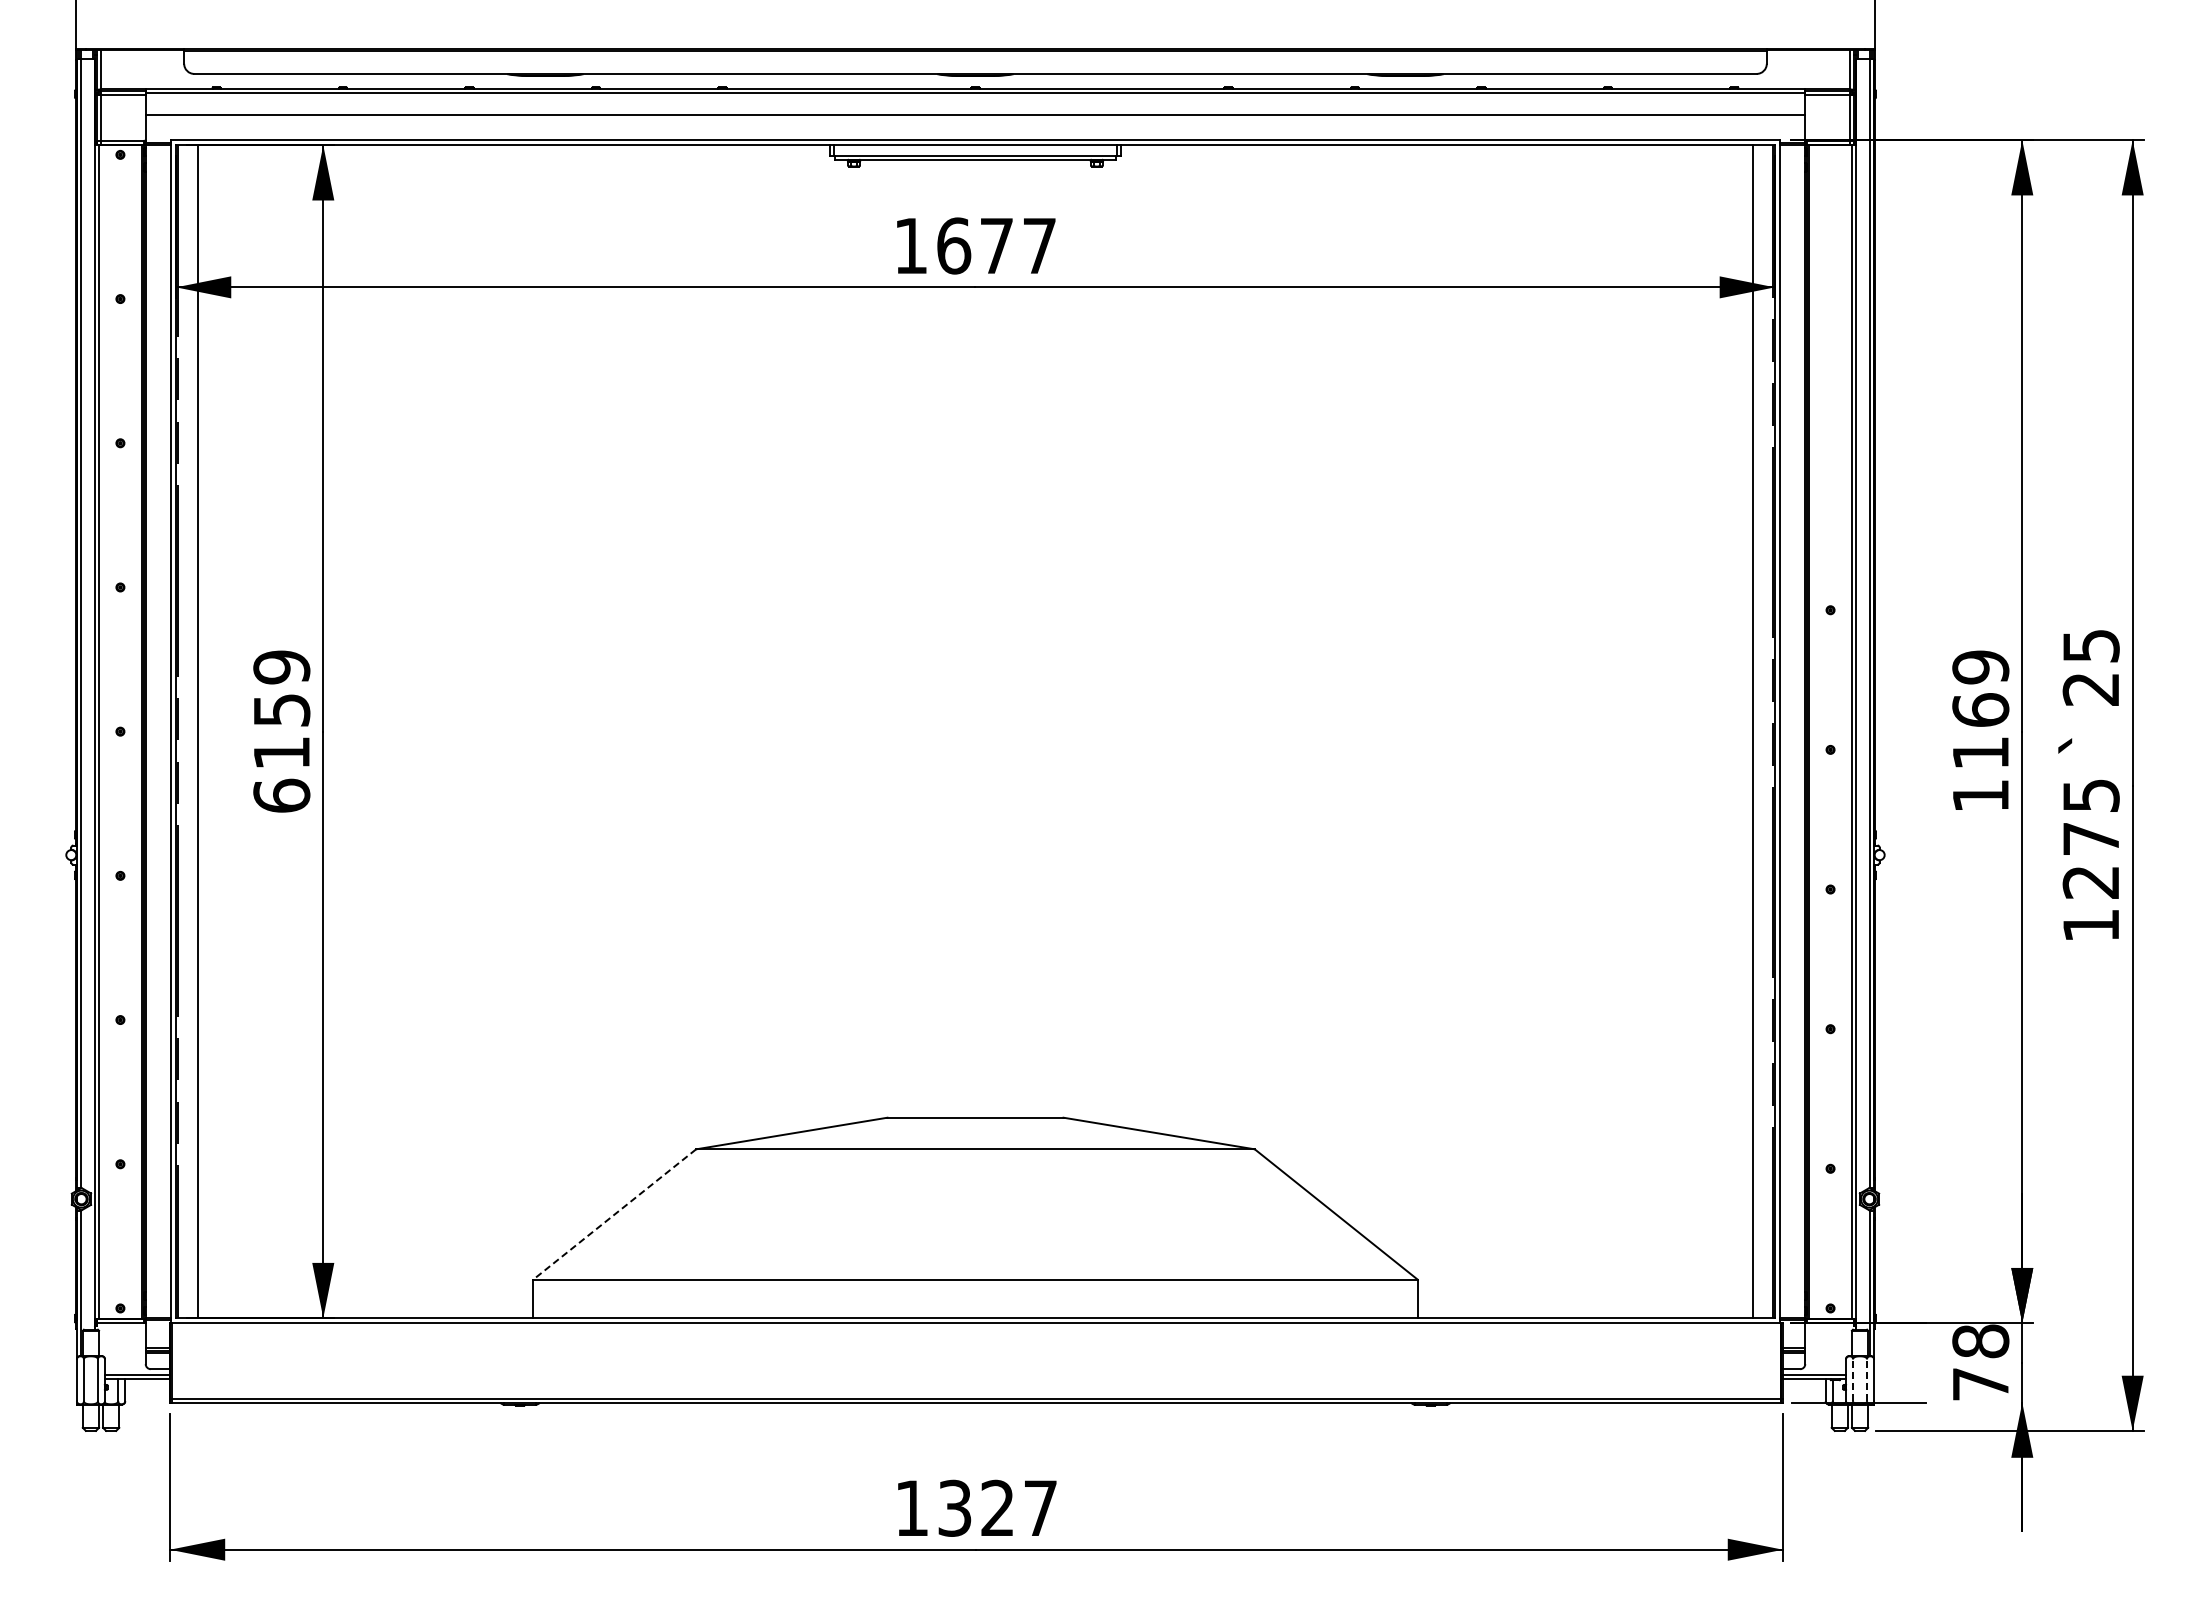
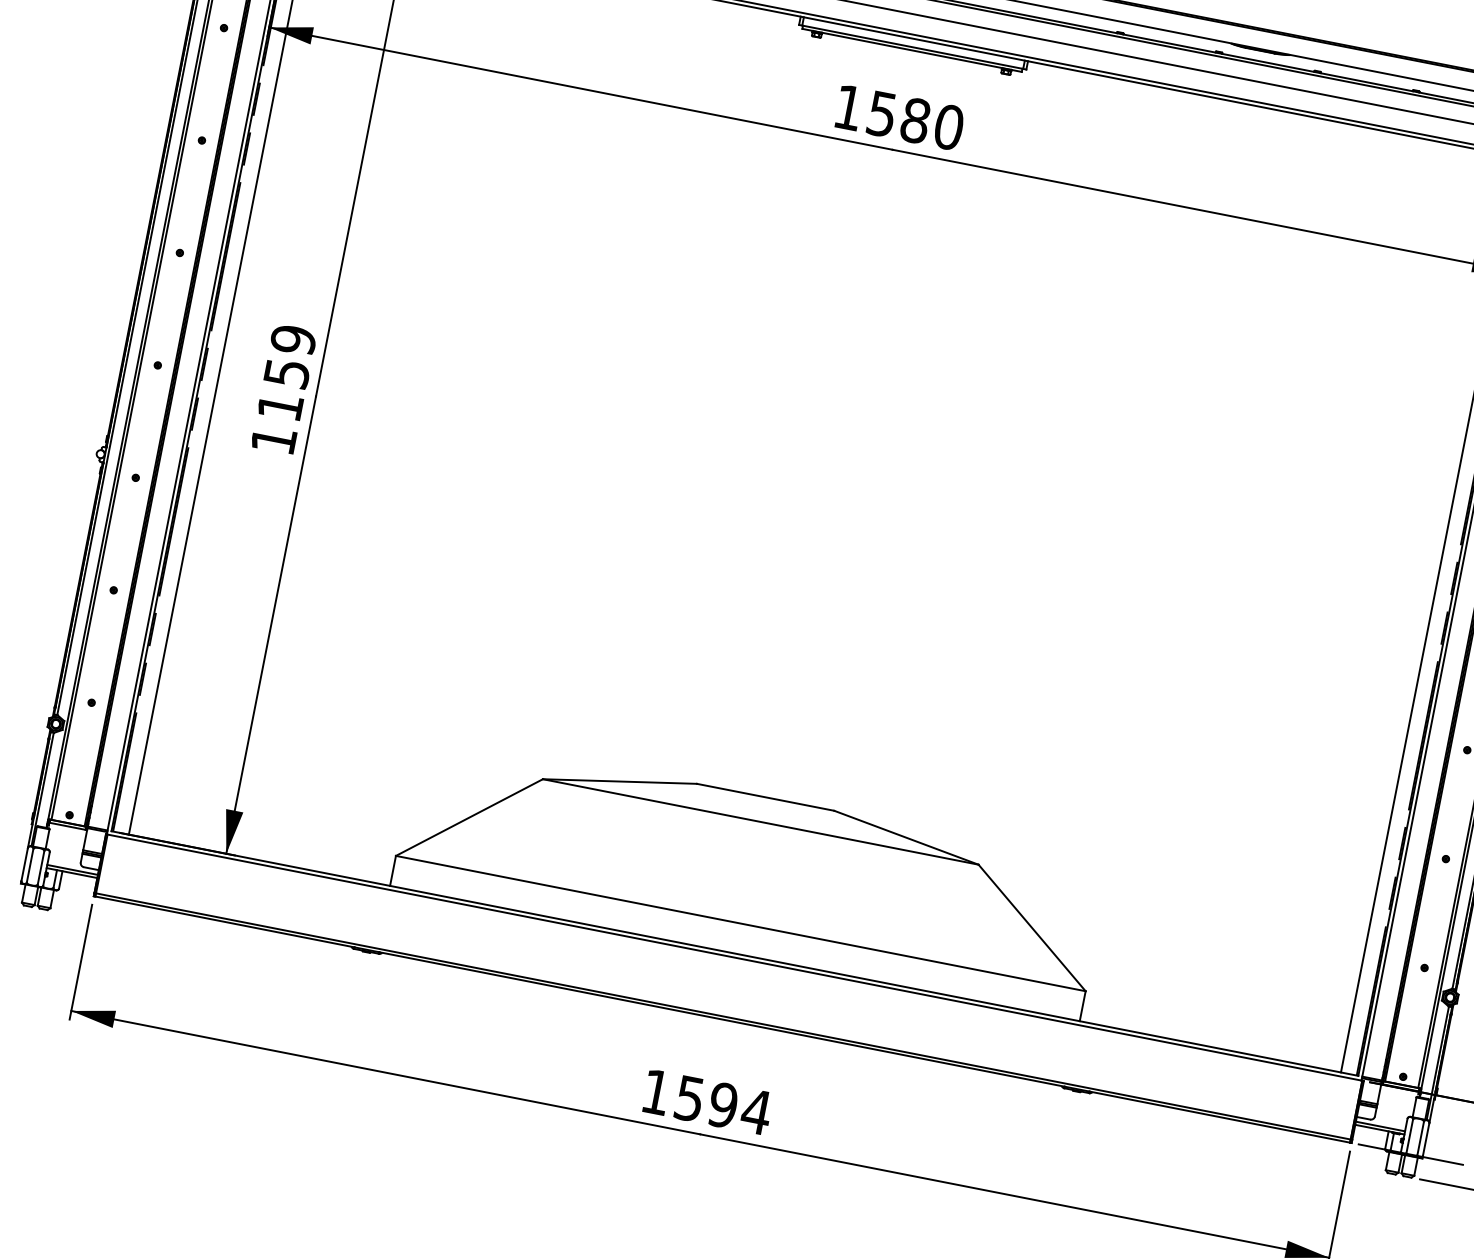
text: (996, 245) -> (915, 120), 1677 -> 1580
text: (281, 795) -> (273, 439), 6159 -> 1159
line: (614, 1214) -> (469, 817), dashed -> solid
line: (1853, 1380) -> (1410, 1136), dashed -> solid
line: (1867, 1380) -> (1420, 1138), dashed -> solid
text: (998, 1507) -> (723, 1104), 1327 -> 1594

